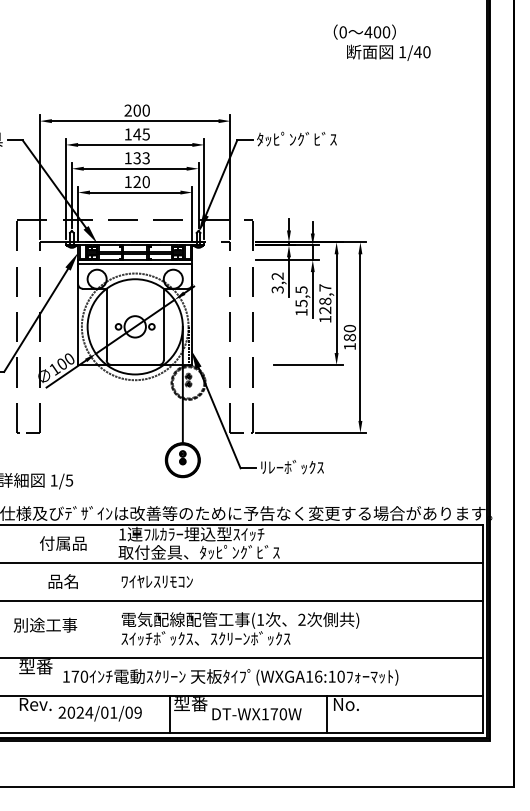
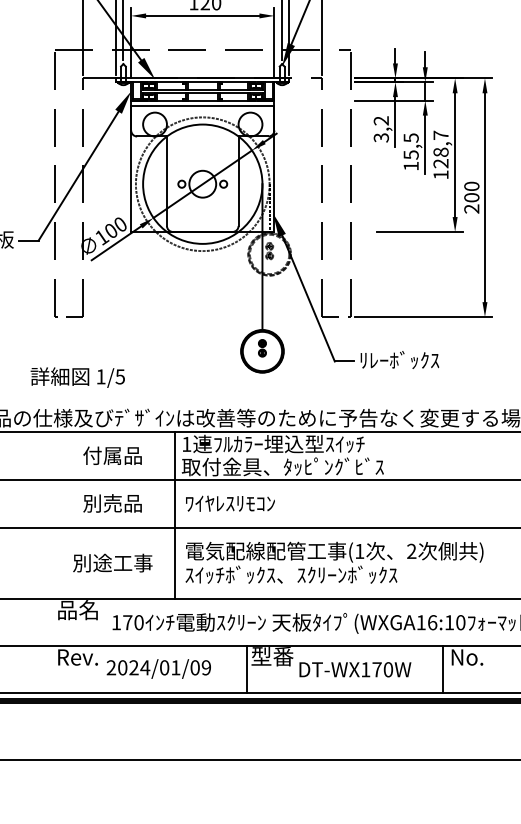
text: (349, 342) -> (471, 203), 180 -> 200
text: (63, 581) -> (112, 503), 品名 -> 別売品
line: (112, 590) -> (174, 514), added
text: (45, 624) -> (112, 562), moved
text: (35, 666) -> (77, 609), 型番 -> 品名

